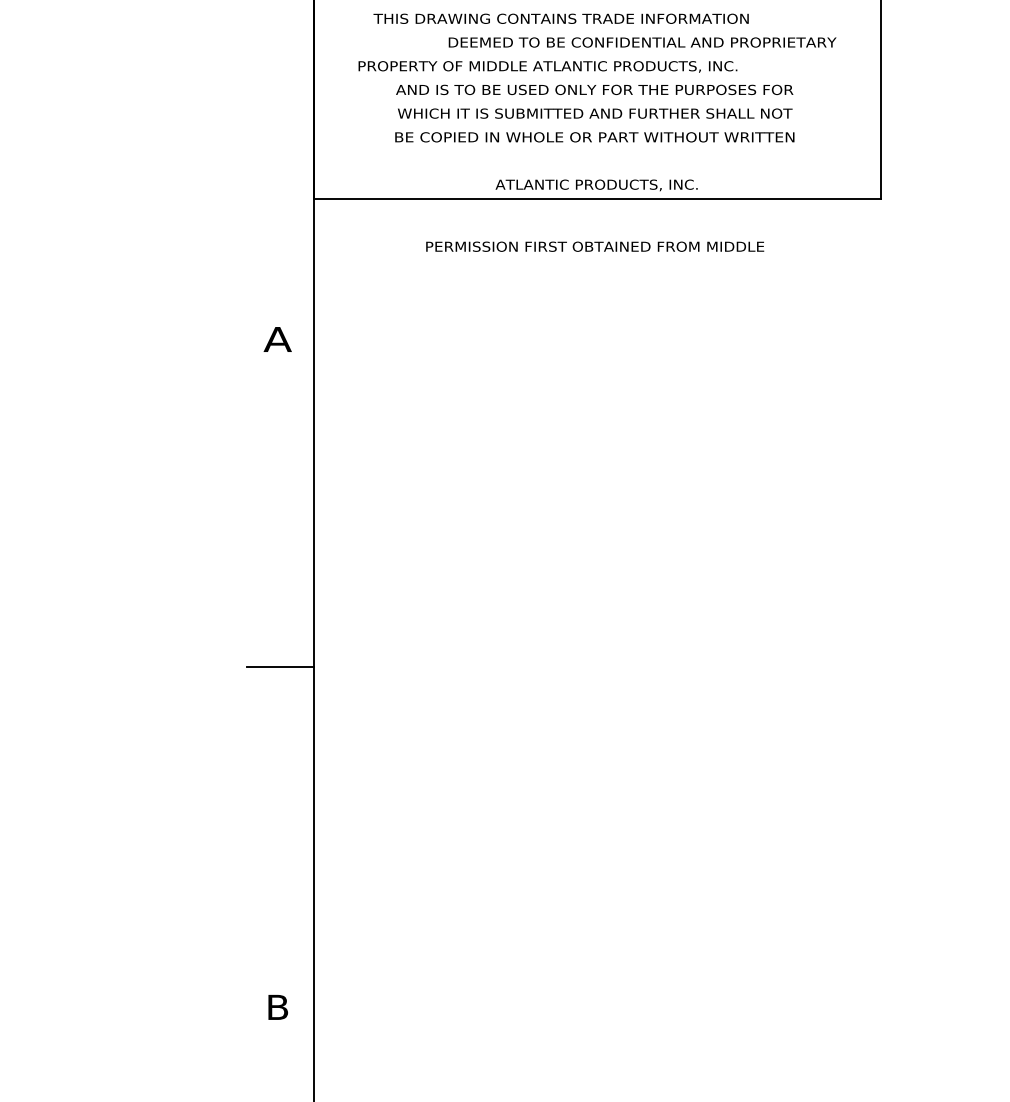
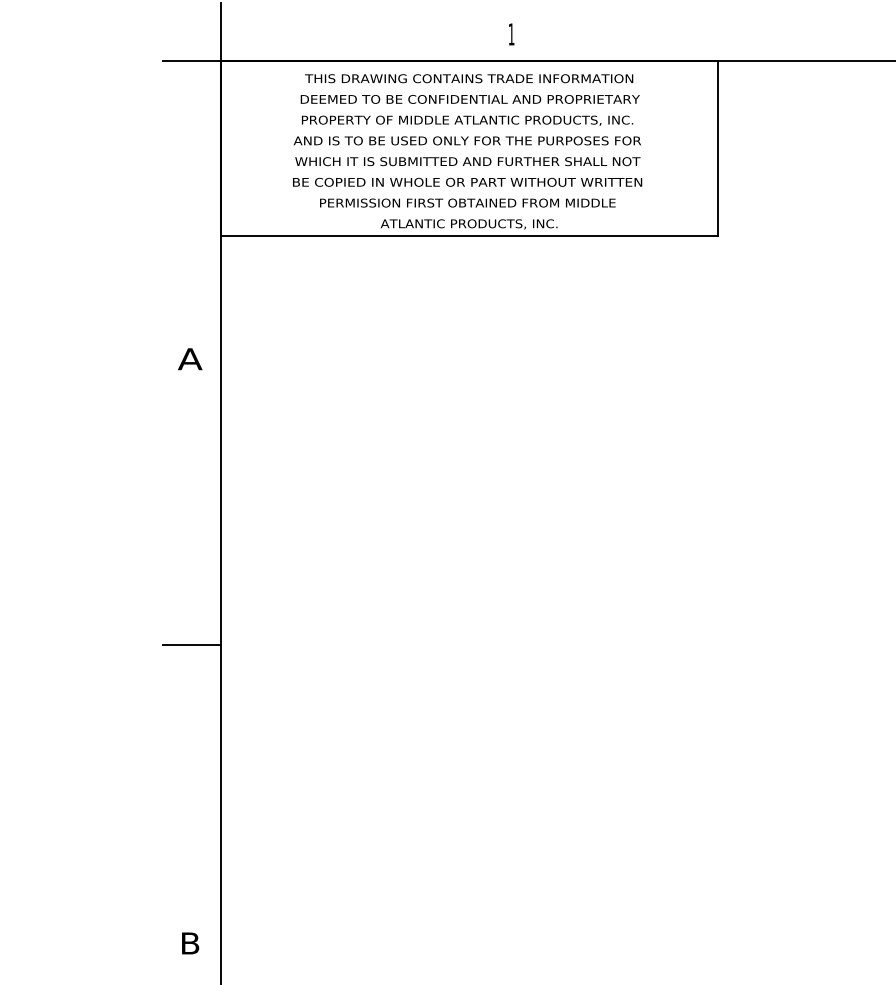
text: (561, 18) -> (469, 78), moved
text: (641, 42) -> (469, 99), moved
text: (547, 66) -> (467, 120), moved
text: (594, 246) -> (467, 202), moved

